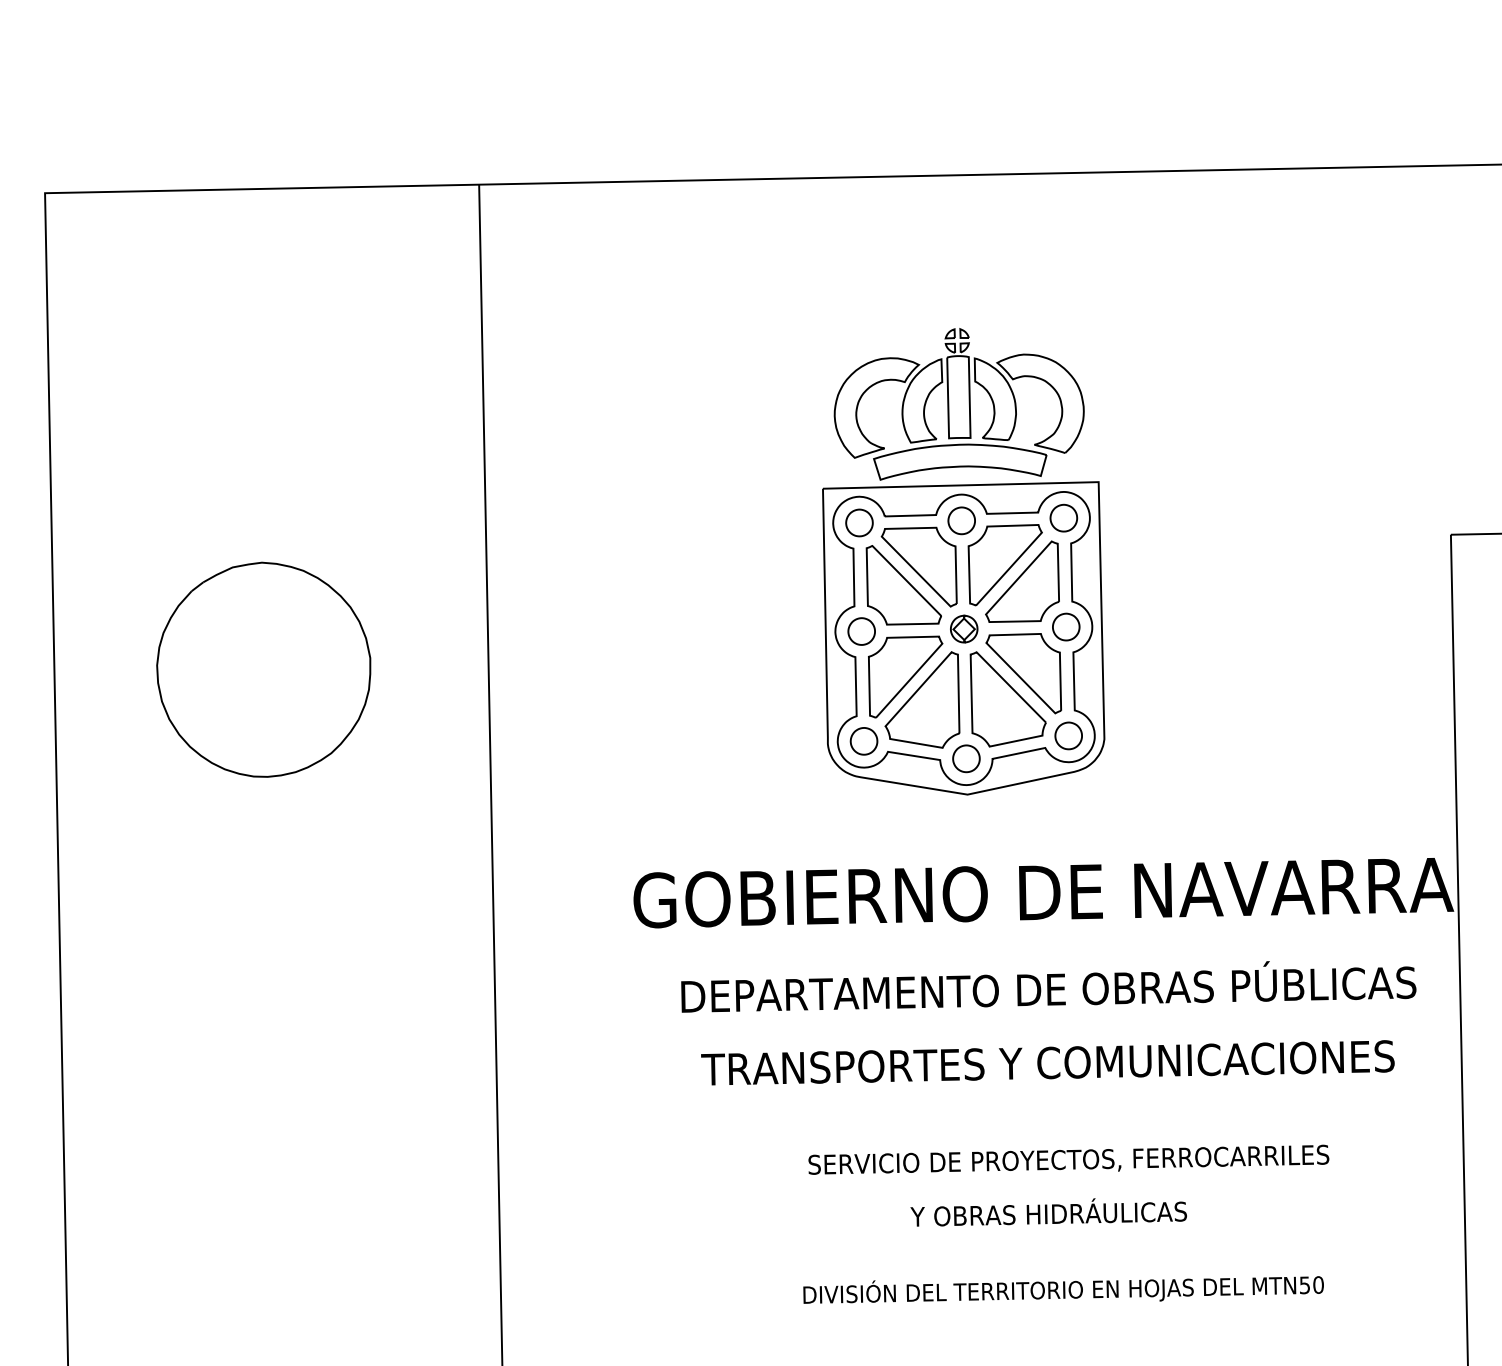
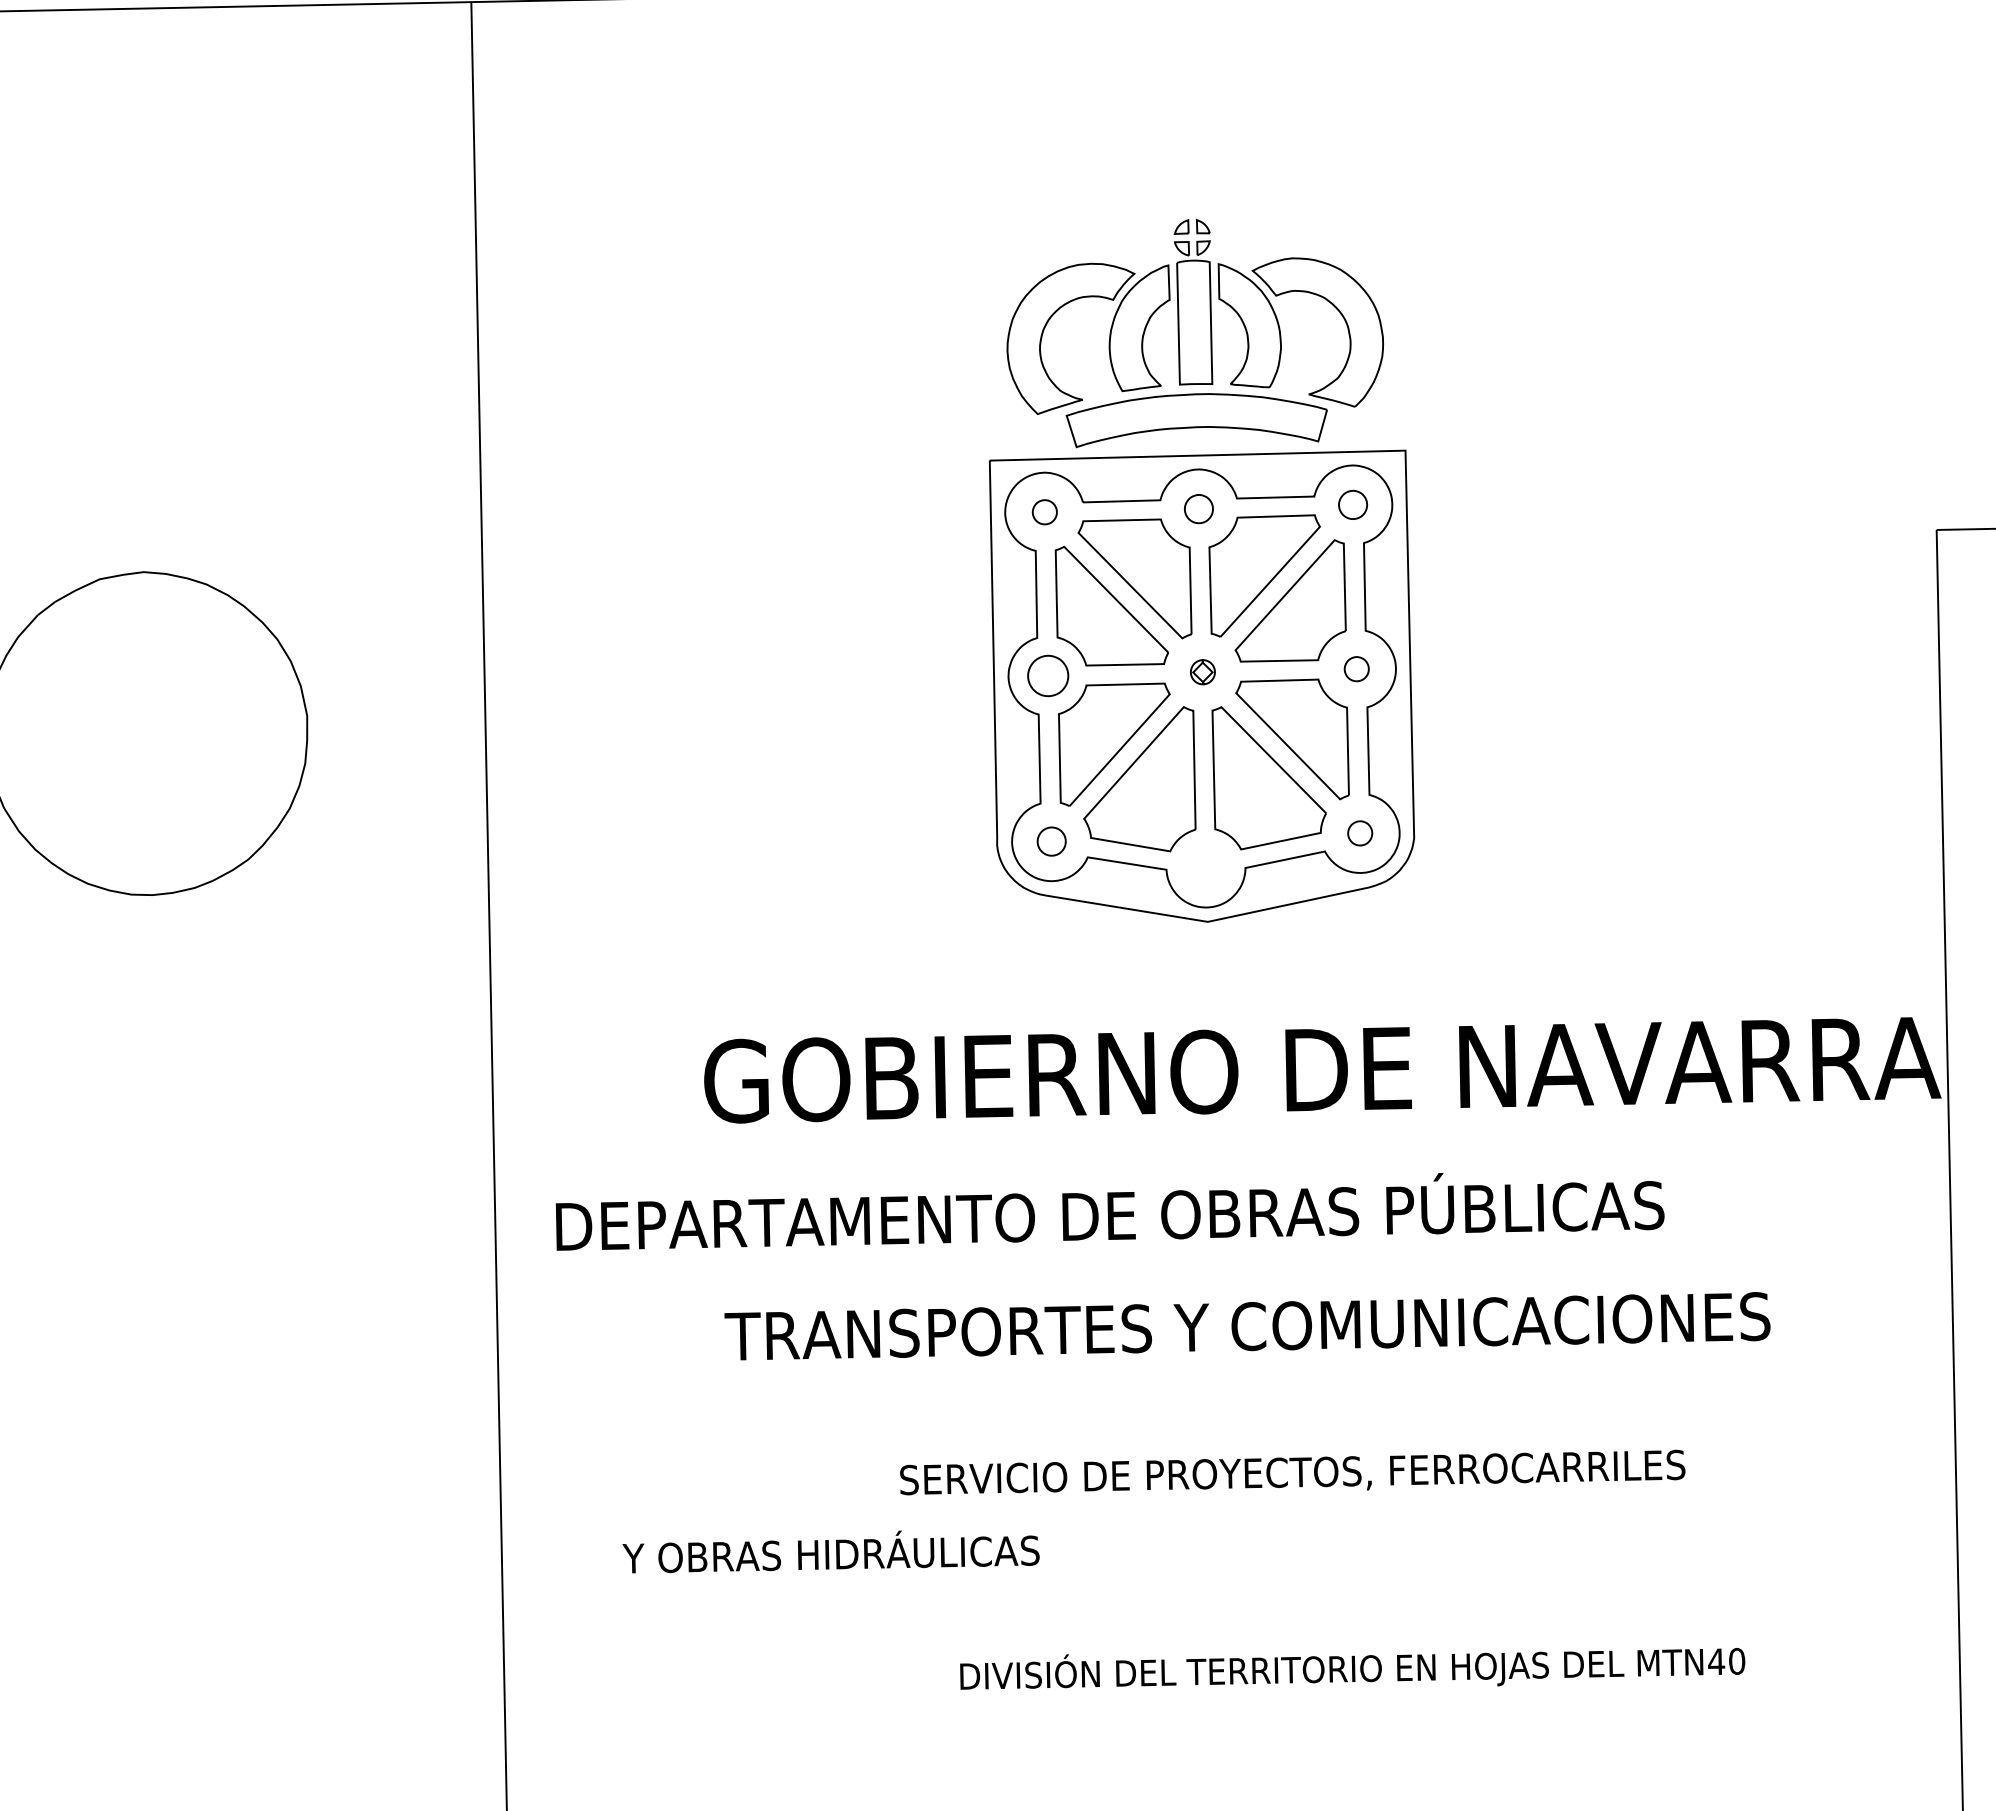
part: (1063, 517) -> (1352, 503), size x0.7
part: (961, 520) -> (1198, 508), size x0.7
part: (859, 522) -> (1044, 511), size x0.6
part: (1066, 626) -> (1357, 668), size x0.6
part: (964, 628) -> (1203, 671), size x0.6
part: (1068, 735) -> (1360, 832), size x0.6
part: (863, 741) -> (1050, 841), size x0.7
part: (966, 758) -> (1206, 867), removed
text: (1048, 986) -> (1109, 1211), moved
text: (1047, 1062) -> (1246, 1325), moved
text: (1068, 1159) -> (1292, 1472), moved
text: (1048, 1212) -> (830, 1551), moved
text: (1304, 1285) -> (1715, 1662), MTN50 -> MTN40

